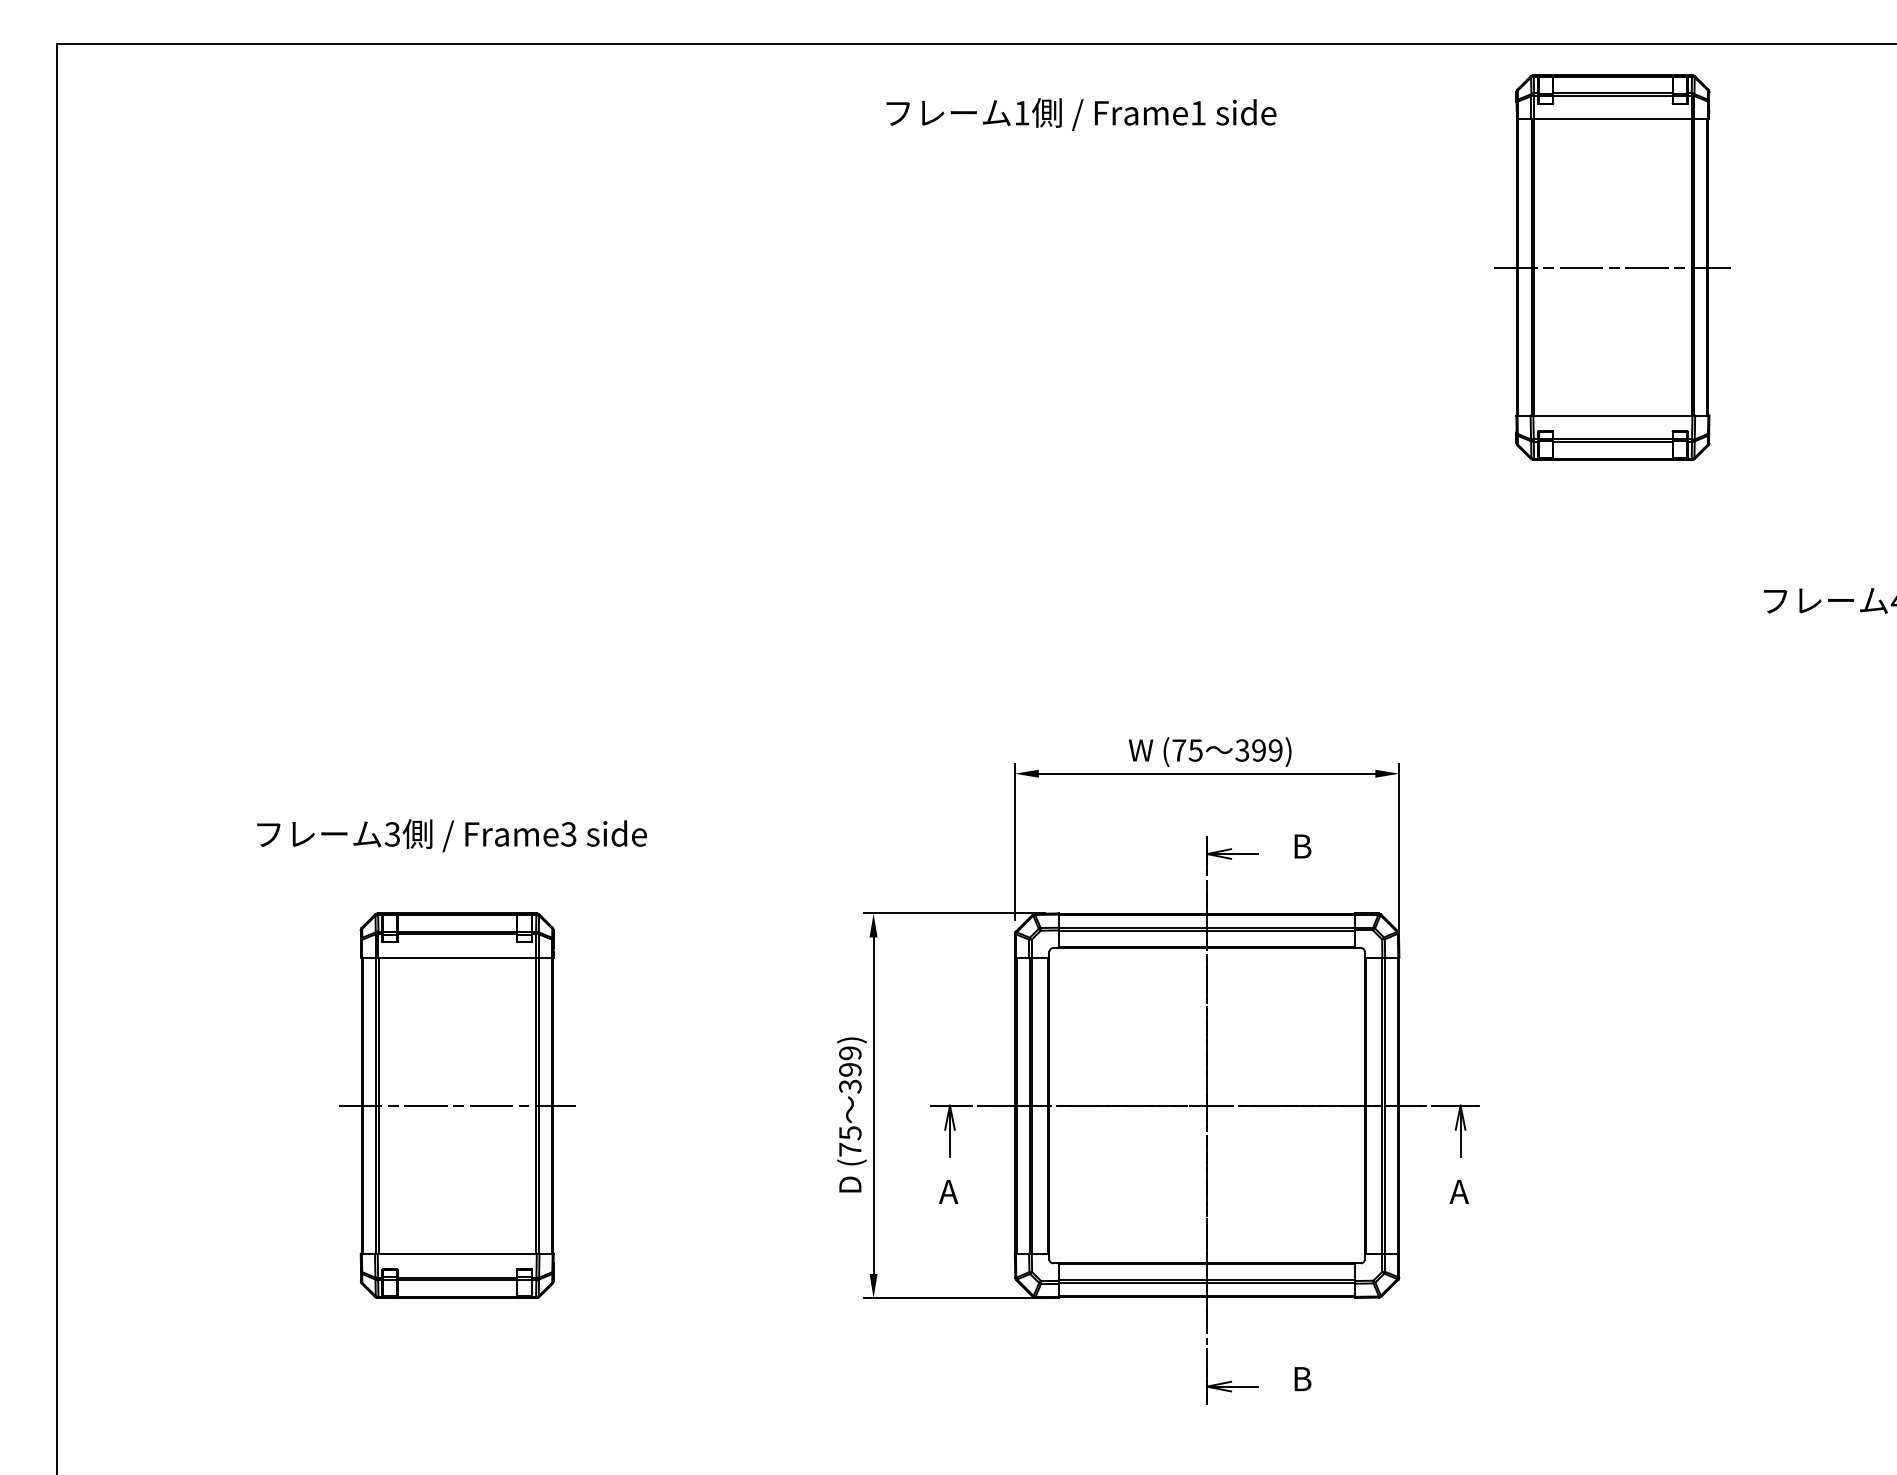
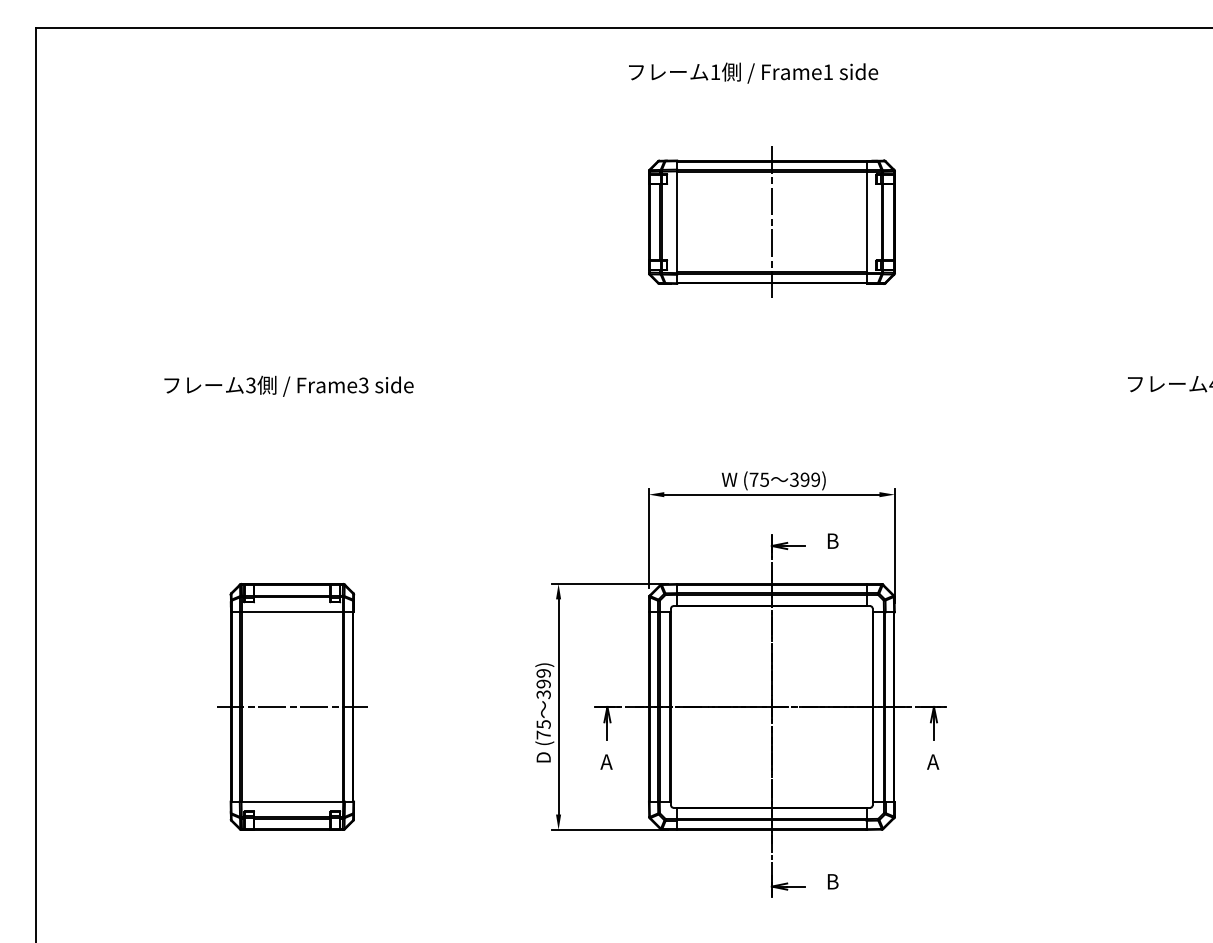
text: (1081, 113) -> (753, 72), moved
part: (1613, 266) -> (1031, 170), removed
part: (1206, 346) -> (771, 221), added
text: (451, 834) -> (288, 385), moved

